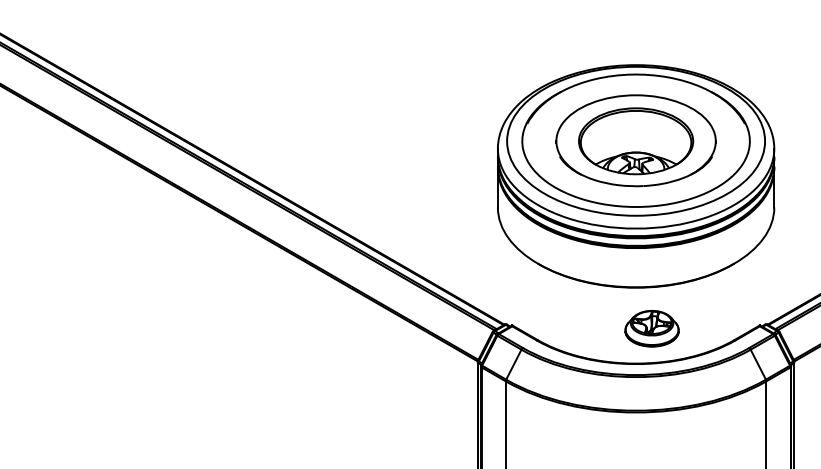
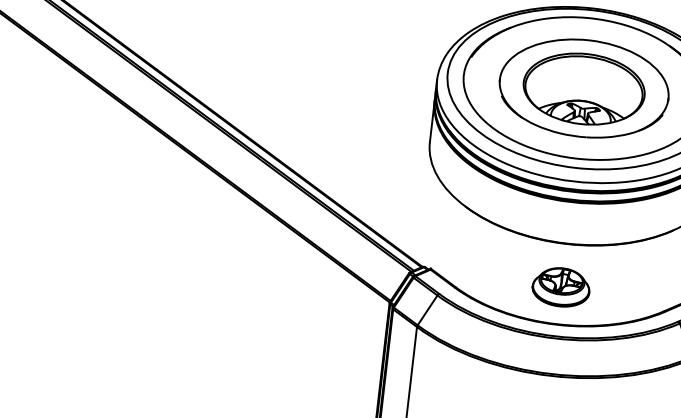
part: (651, 328) -> (560, 287), moved

